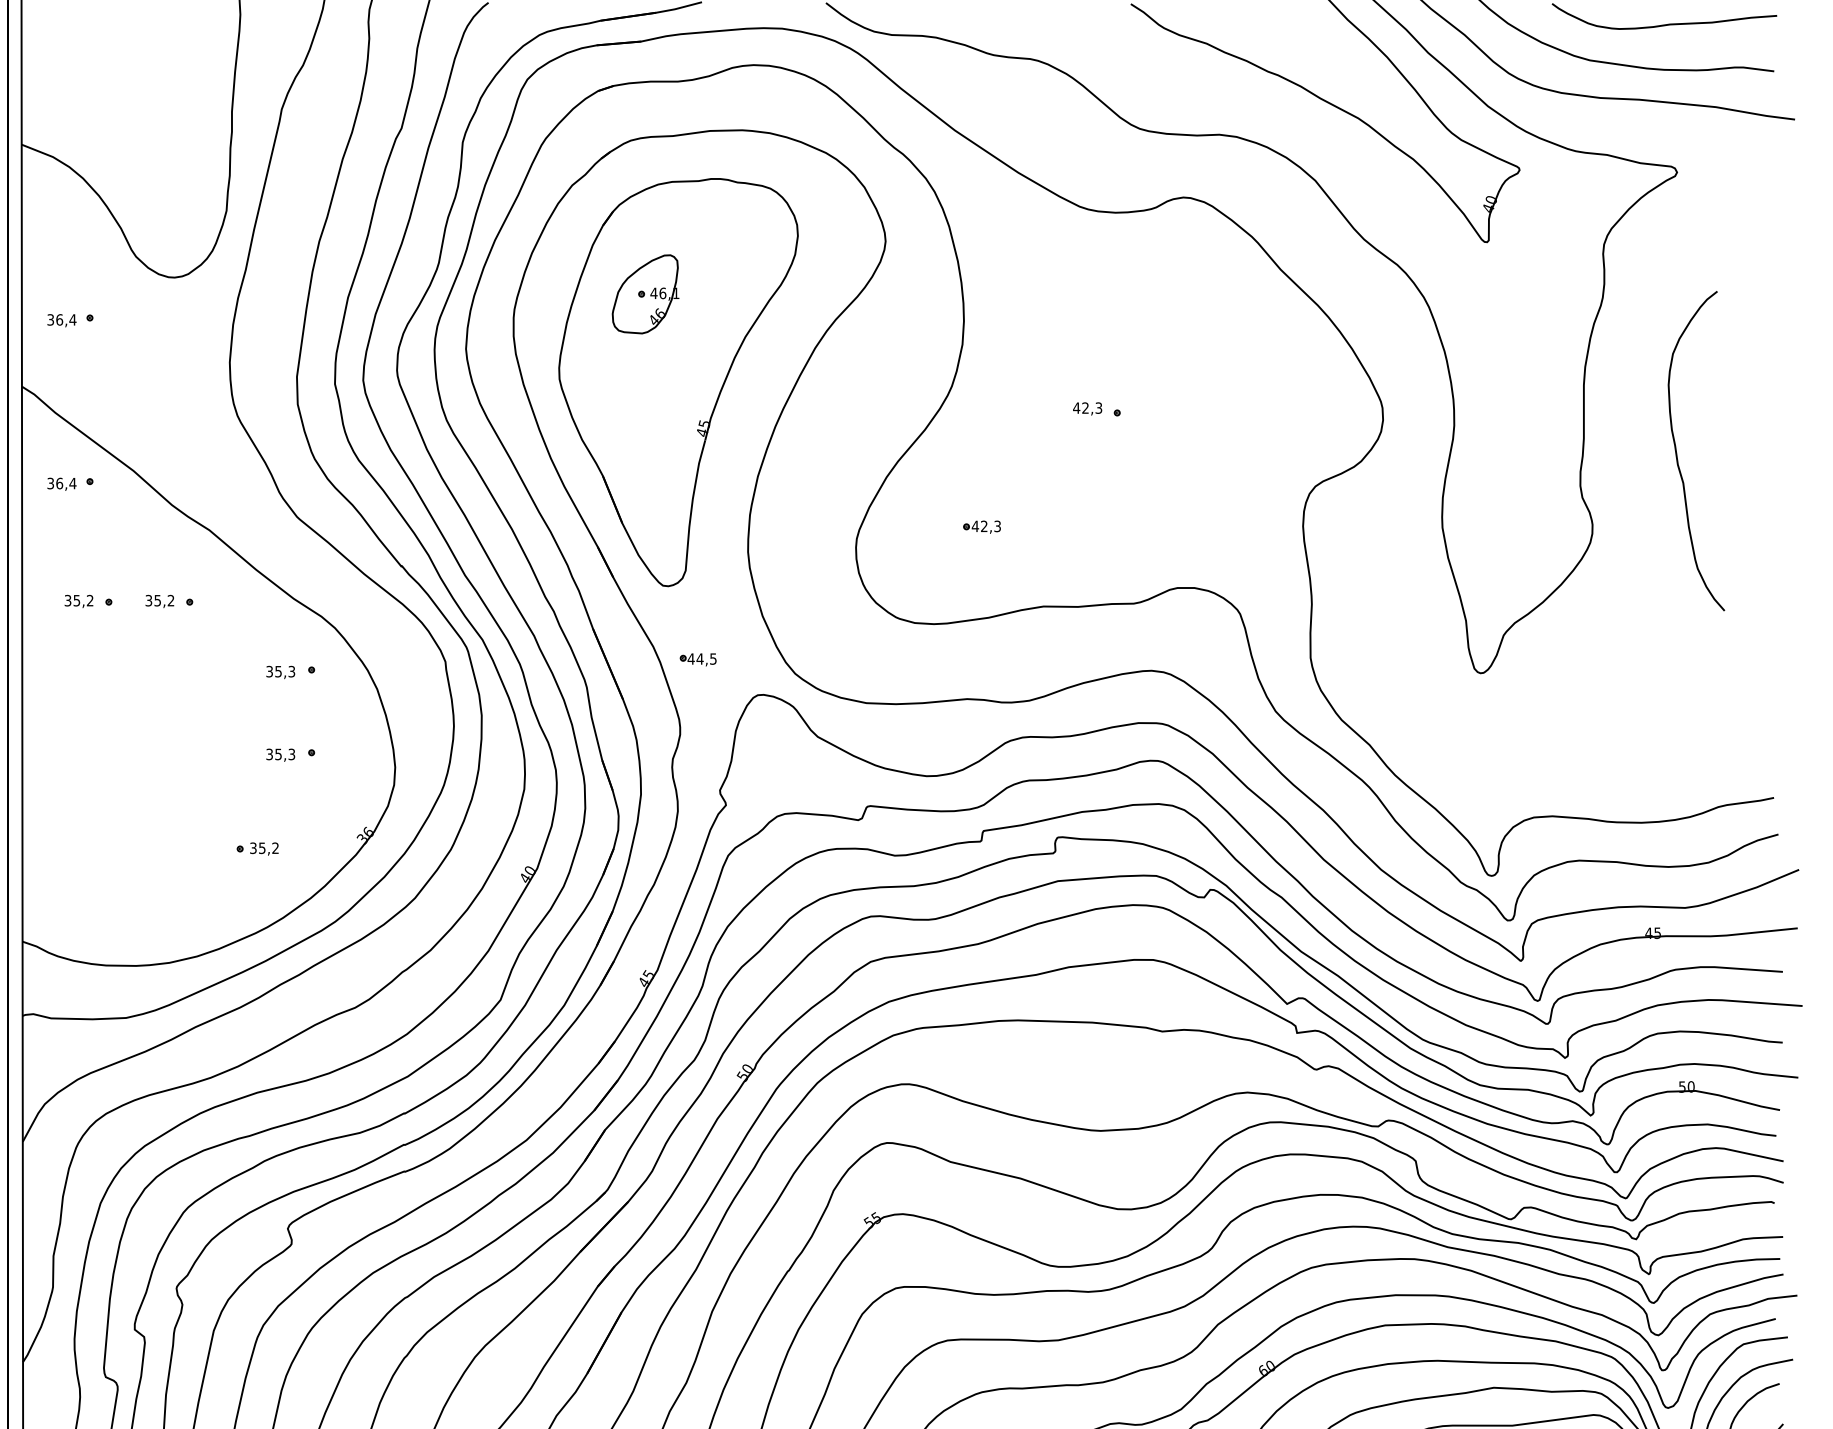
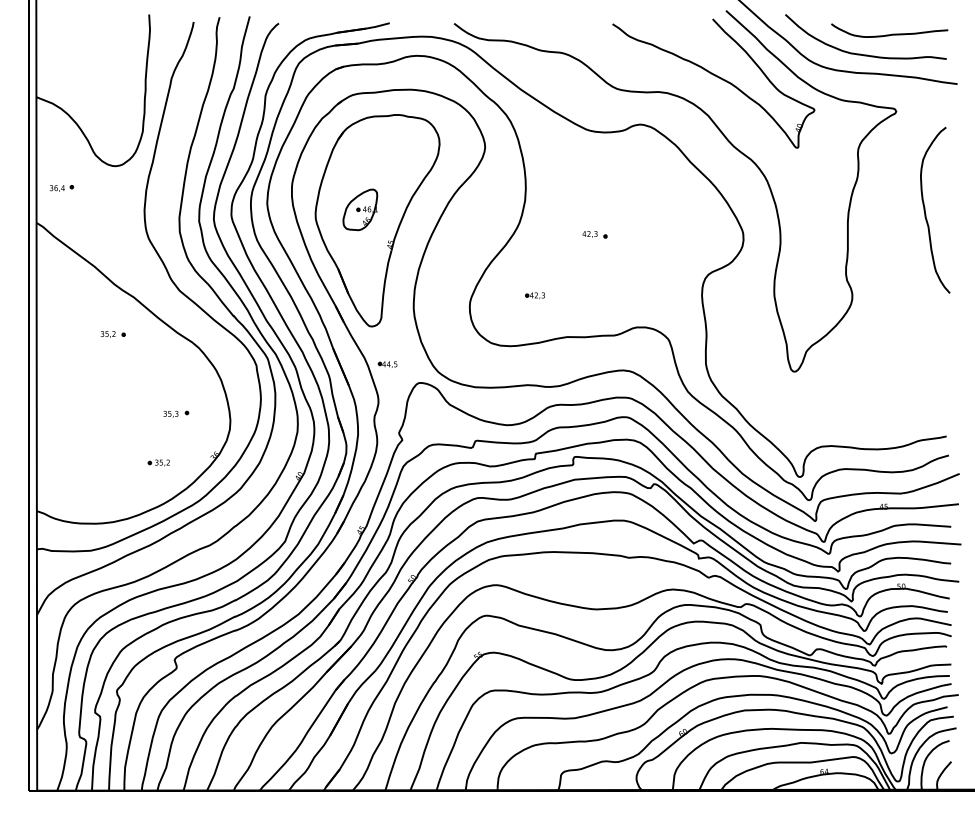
part: (645, 293) -> (360, 209), moved
curve: (1677, 449) -> (925, 209), moved
part: (69, 484) -> (61, 273), removed
part: (87, 601) -> (70, 334), removed
part: (291, 670) -> (176, 370), removed

